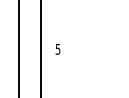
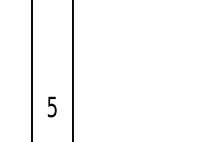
text: (57, 49) -> (51, 107), moved

